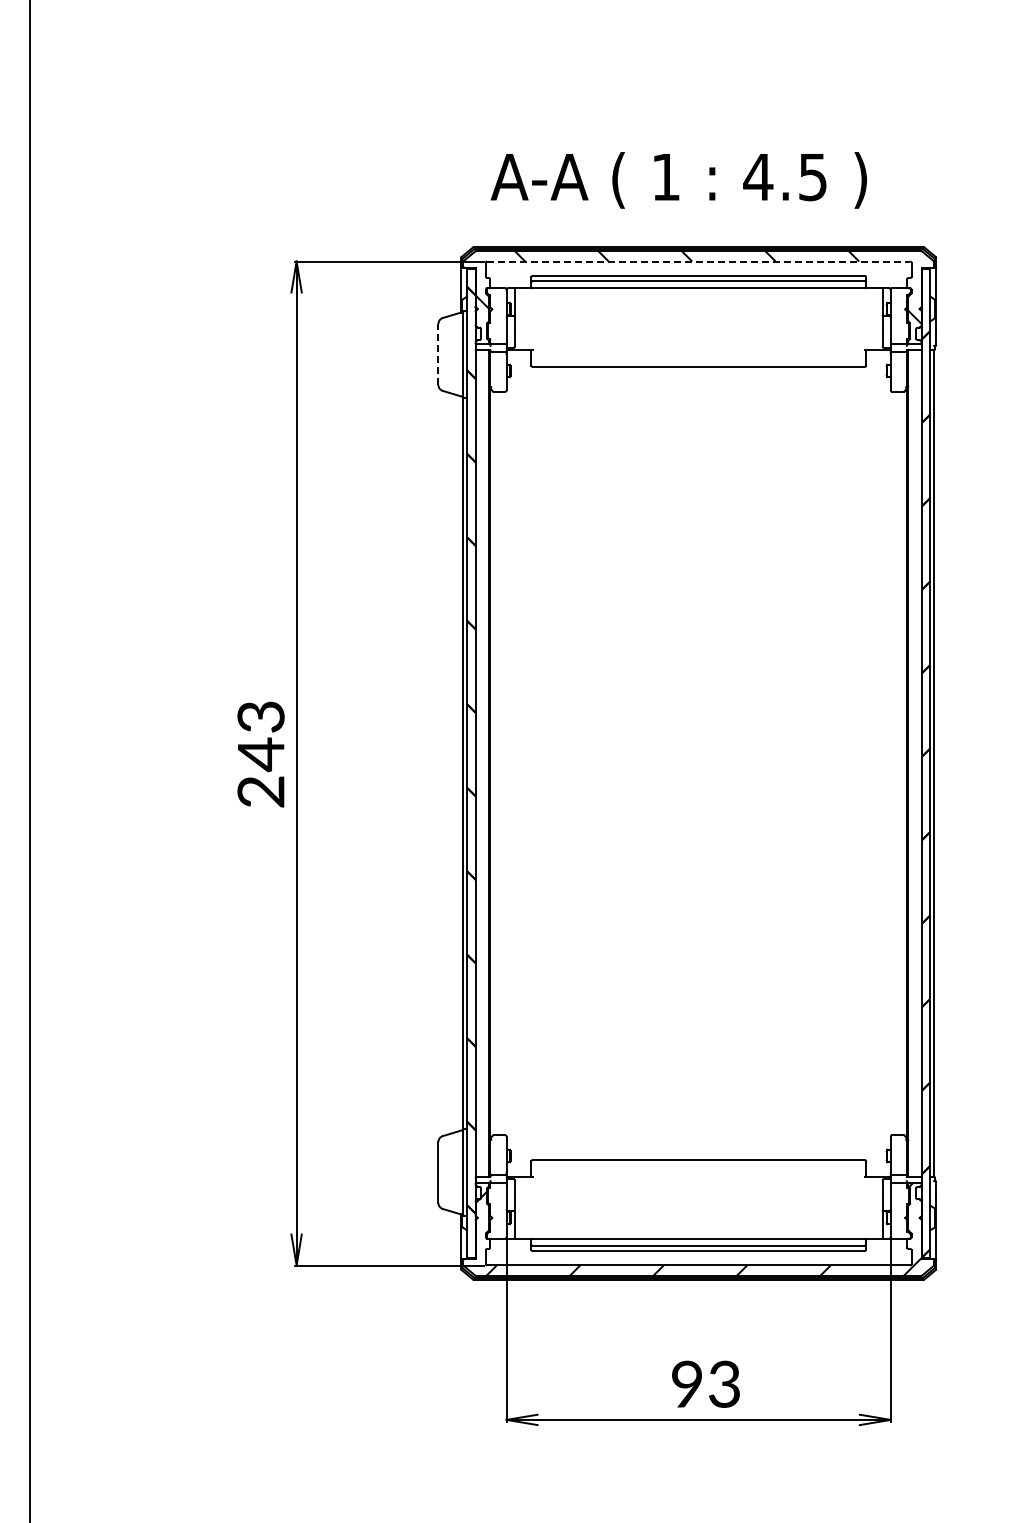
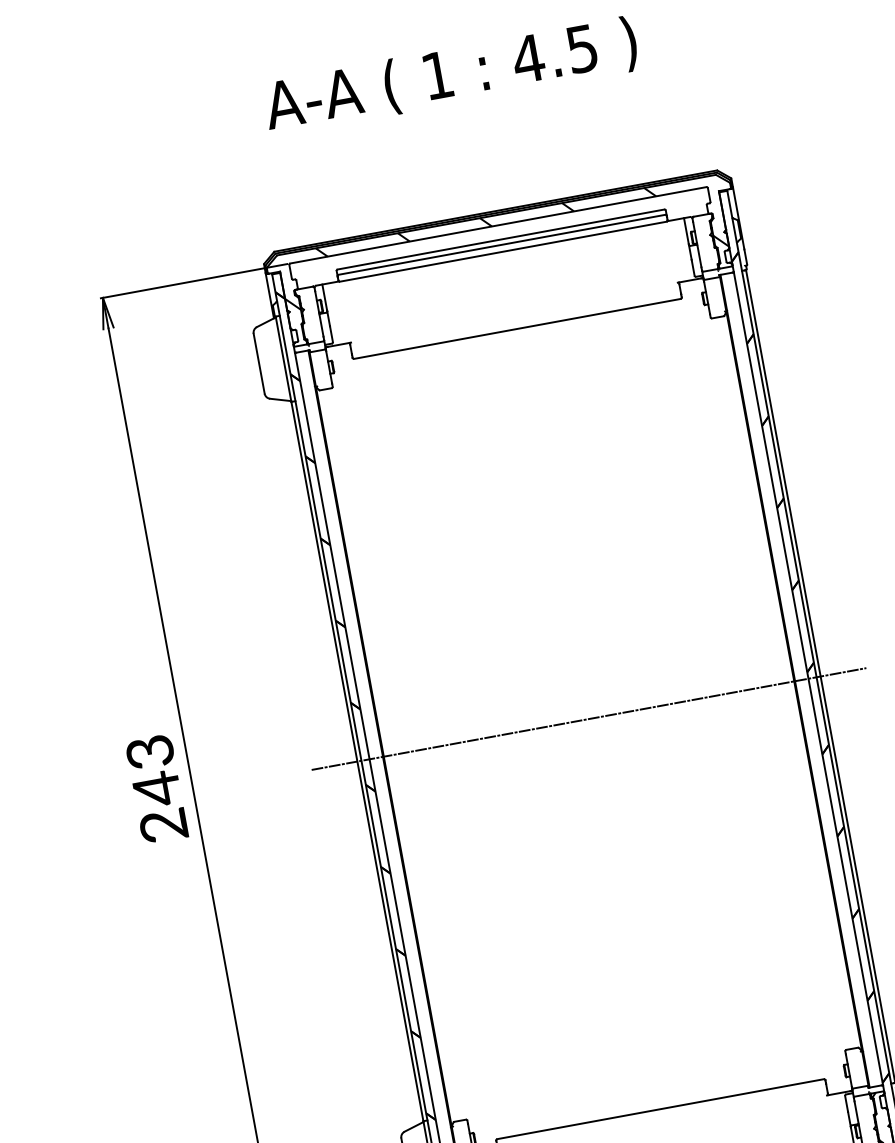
text: (678, 180) -> (450, 76), moved
line: (698, 261) -> (498, 225), dashed -> solid
line: (438, 354) -> (259, 363), dashed -> solid
line: (698, 763) -> (588, 719), added

